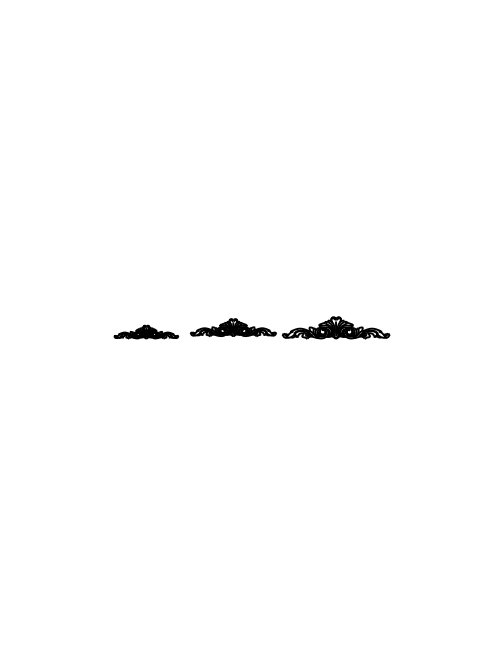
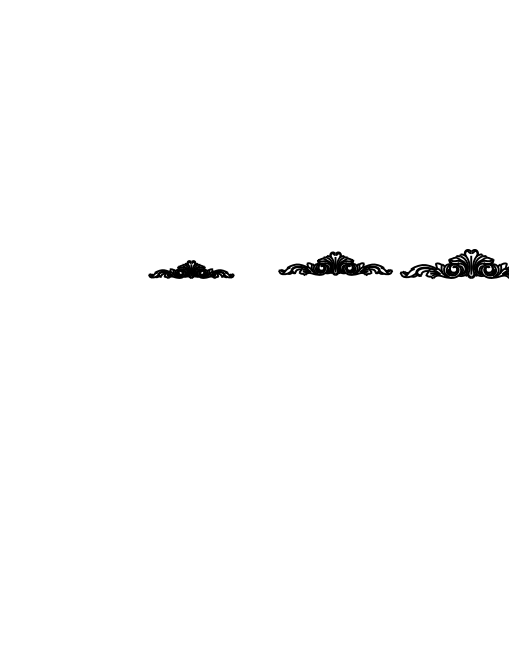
part: (146, 331) -> (191, 268), moved

